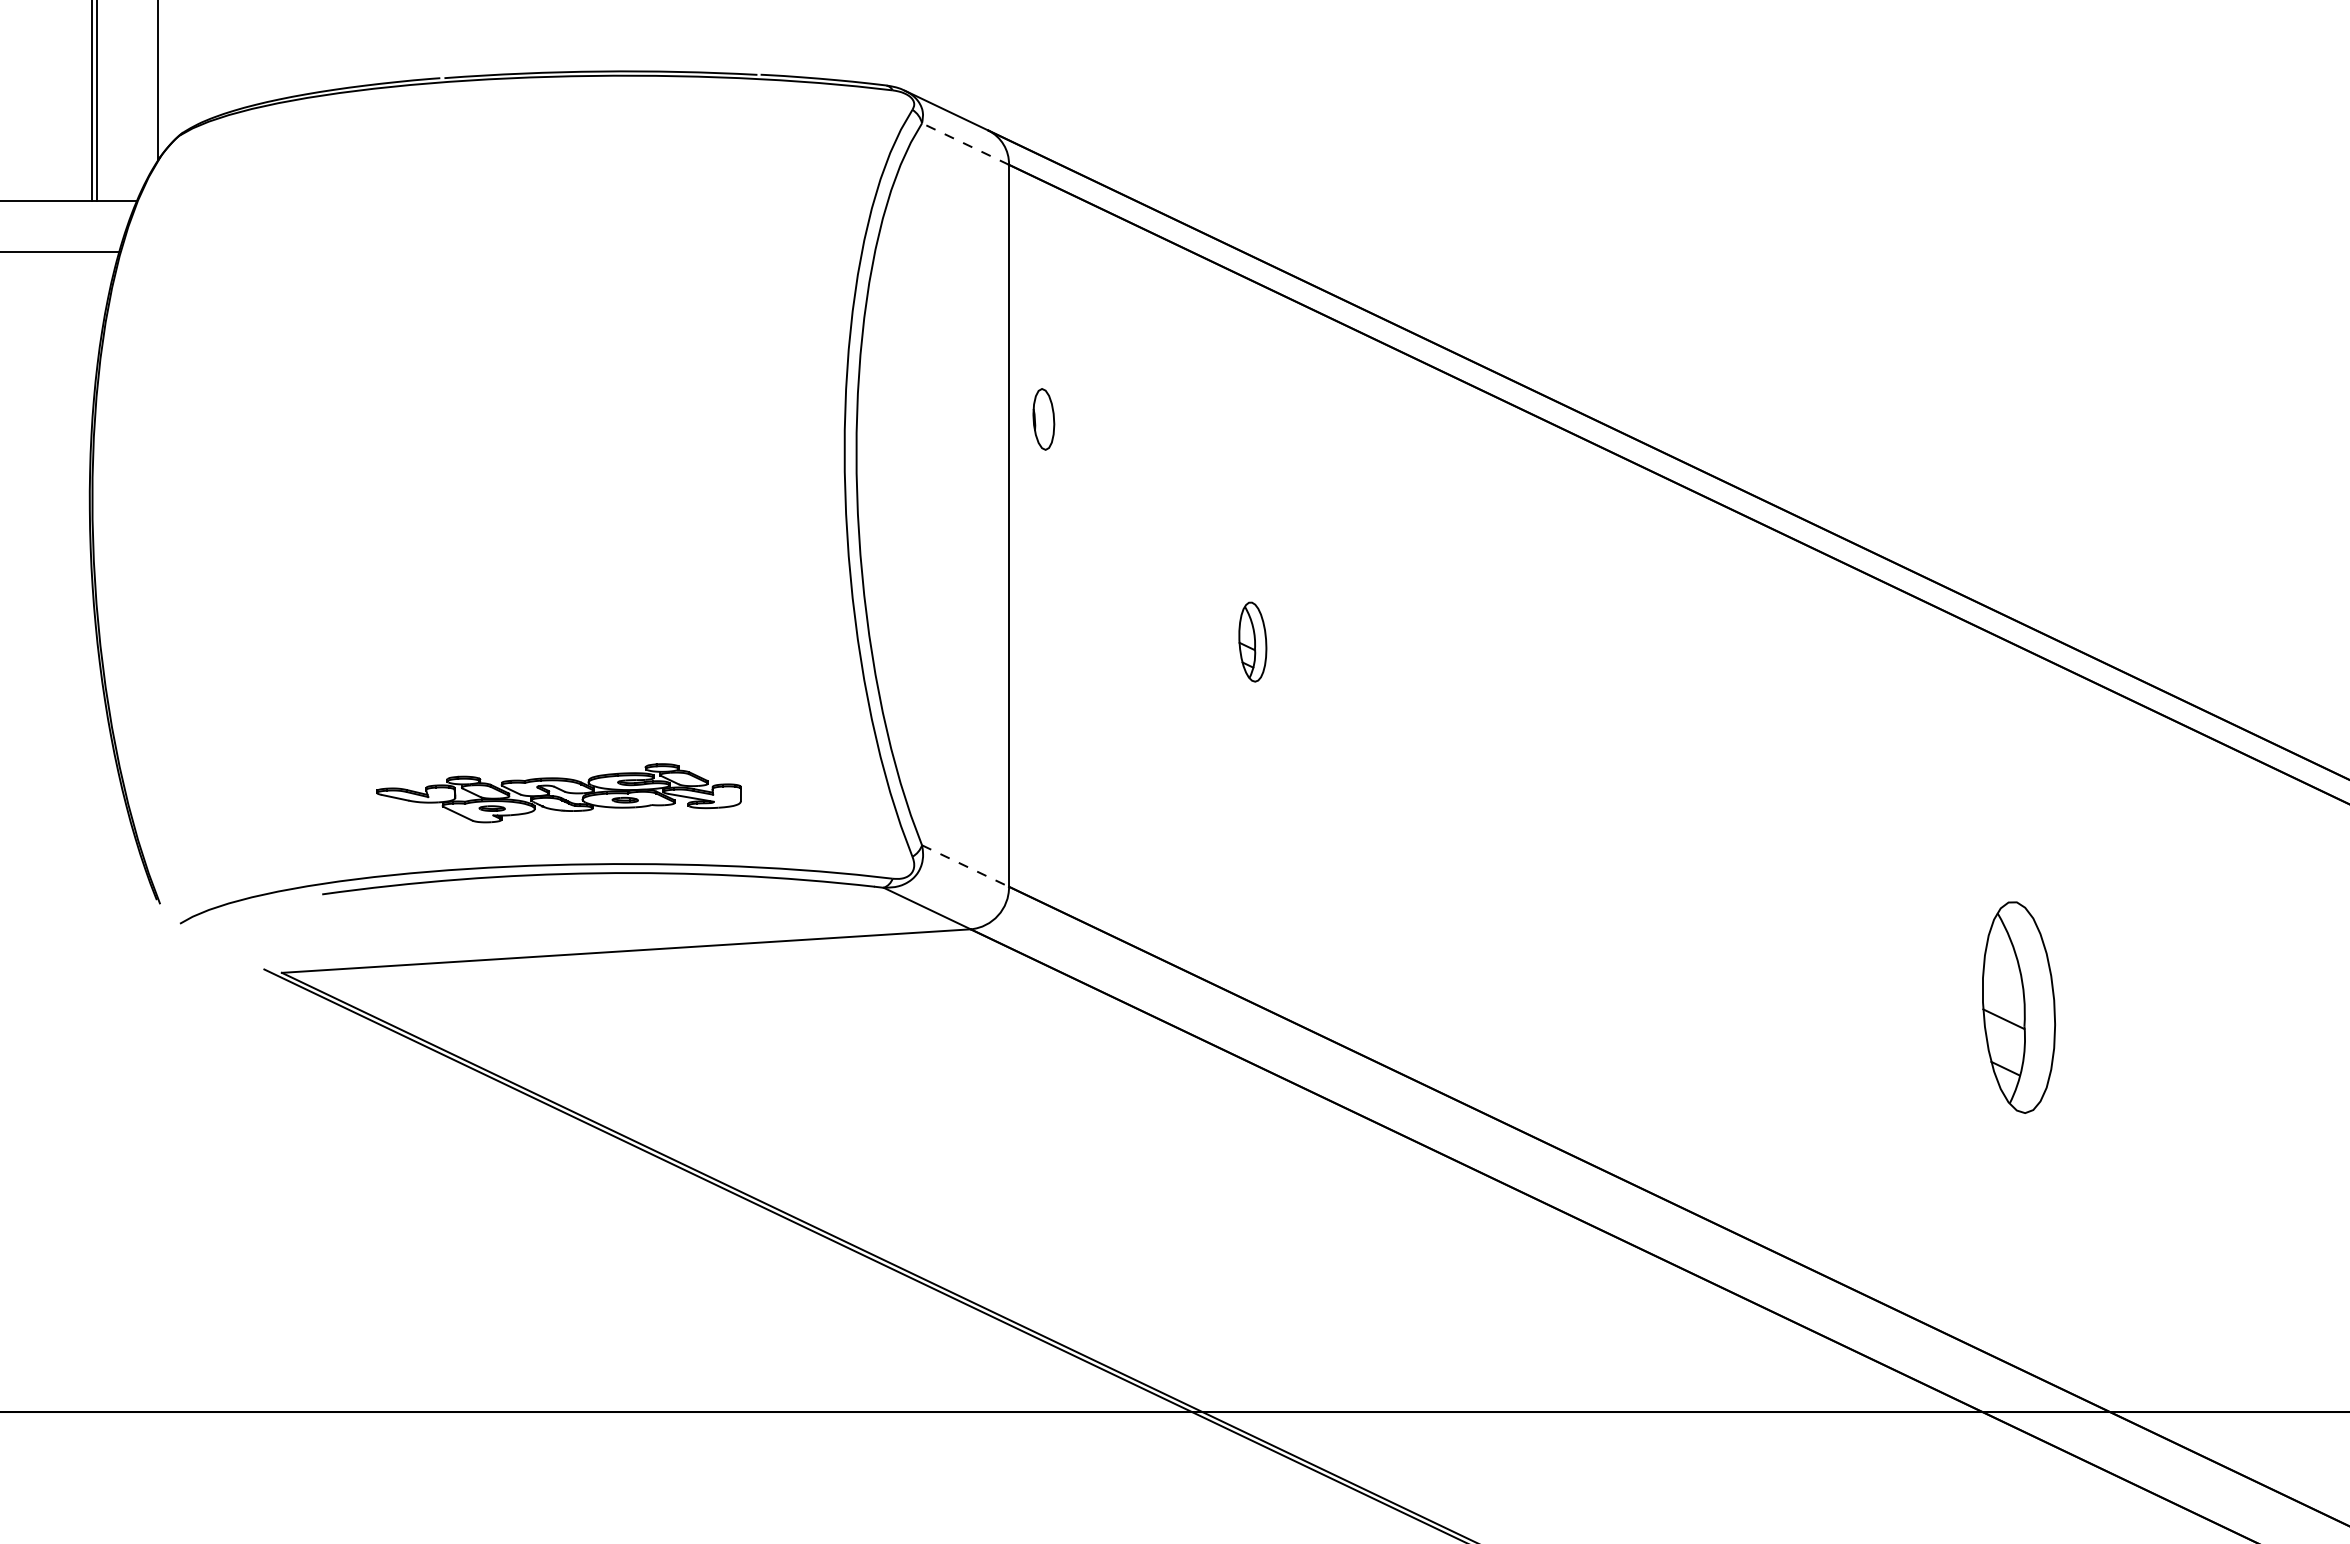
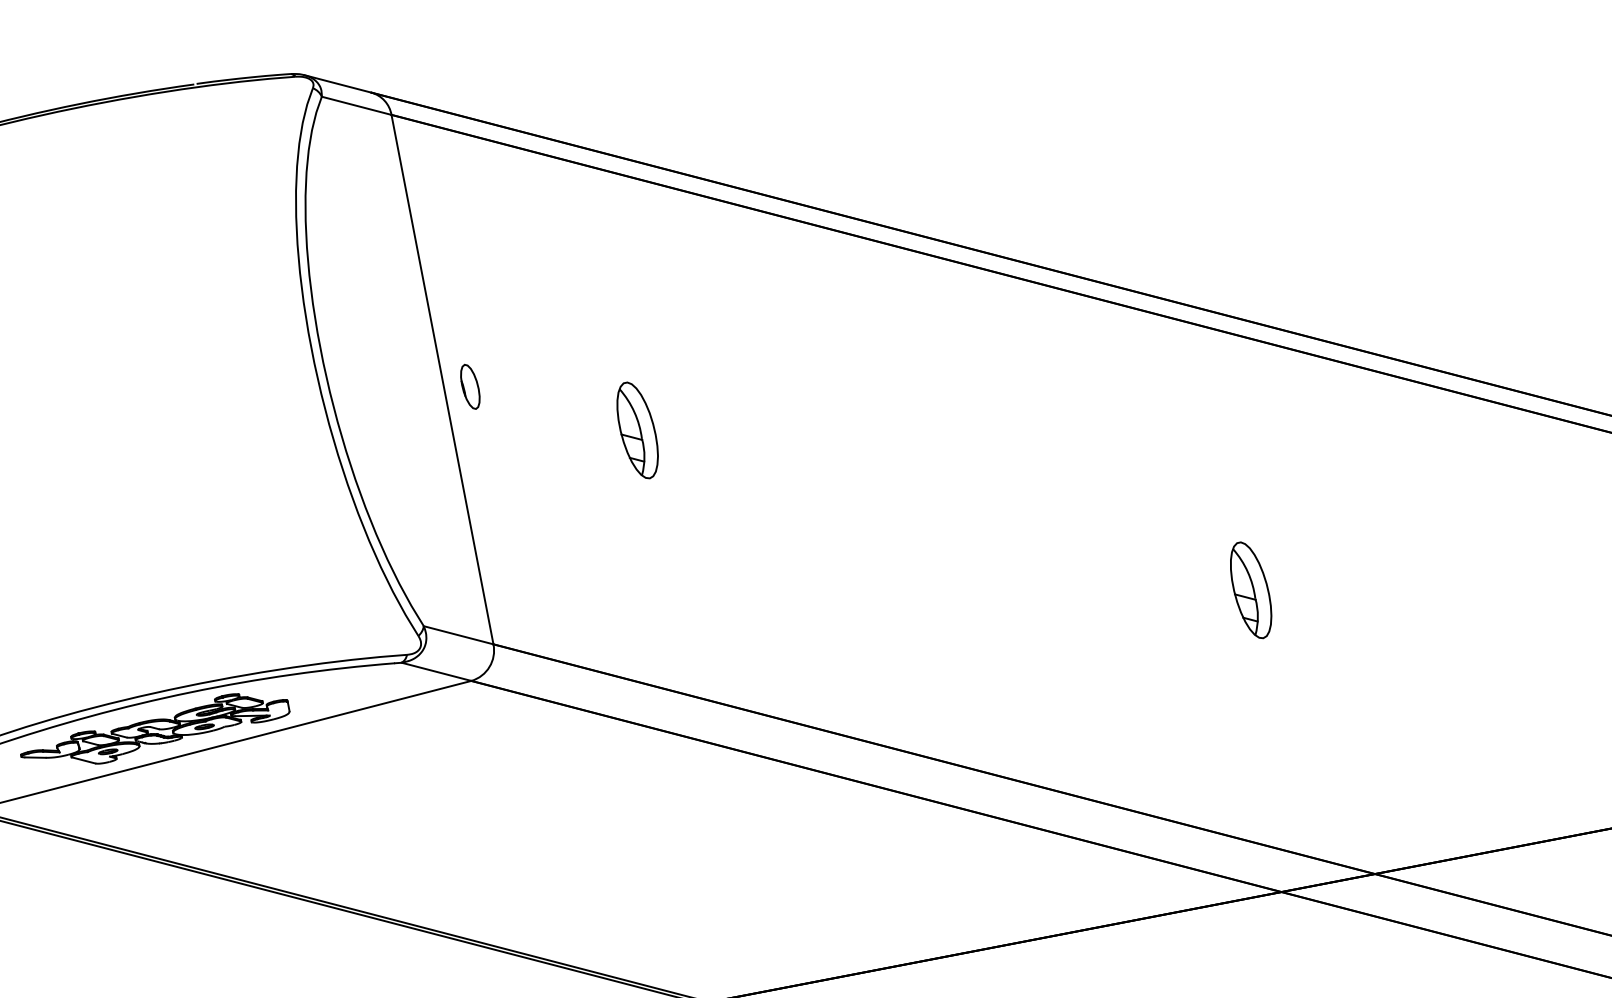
line: (965, 143) -> (356, 105), dashed -> solid
part: (1043, 419) -> (470, 386), moved
part: (1252, 641) -> (637, 430), size x1.67
part: (558, 793) -> (154, 731), moved
line: (966, 866) -> (459, 635), dashed -> solid
part: (2018, 1007) -> (1250, 590), size x0.62

